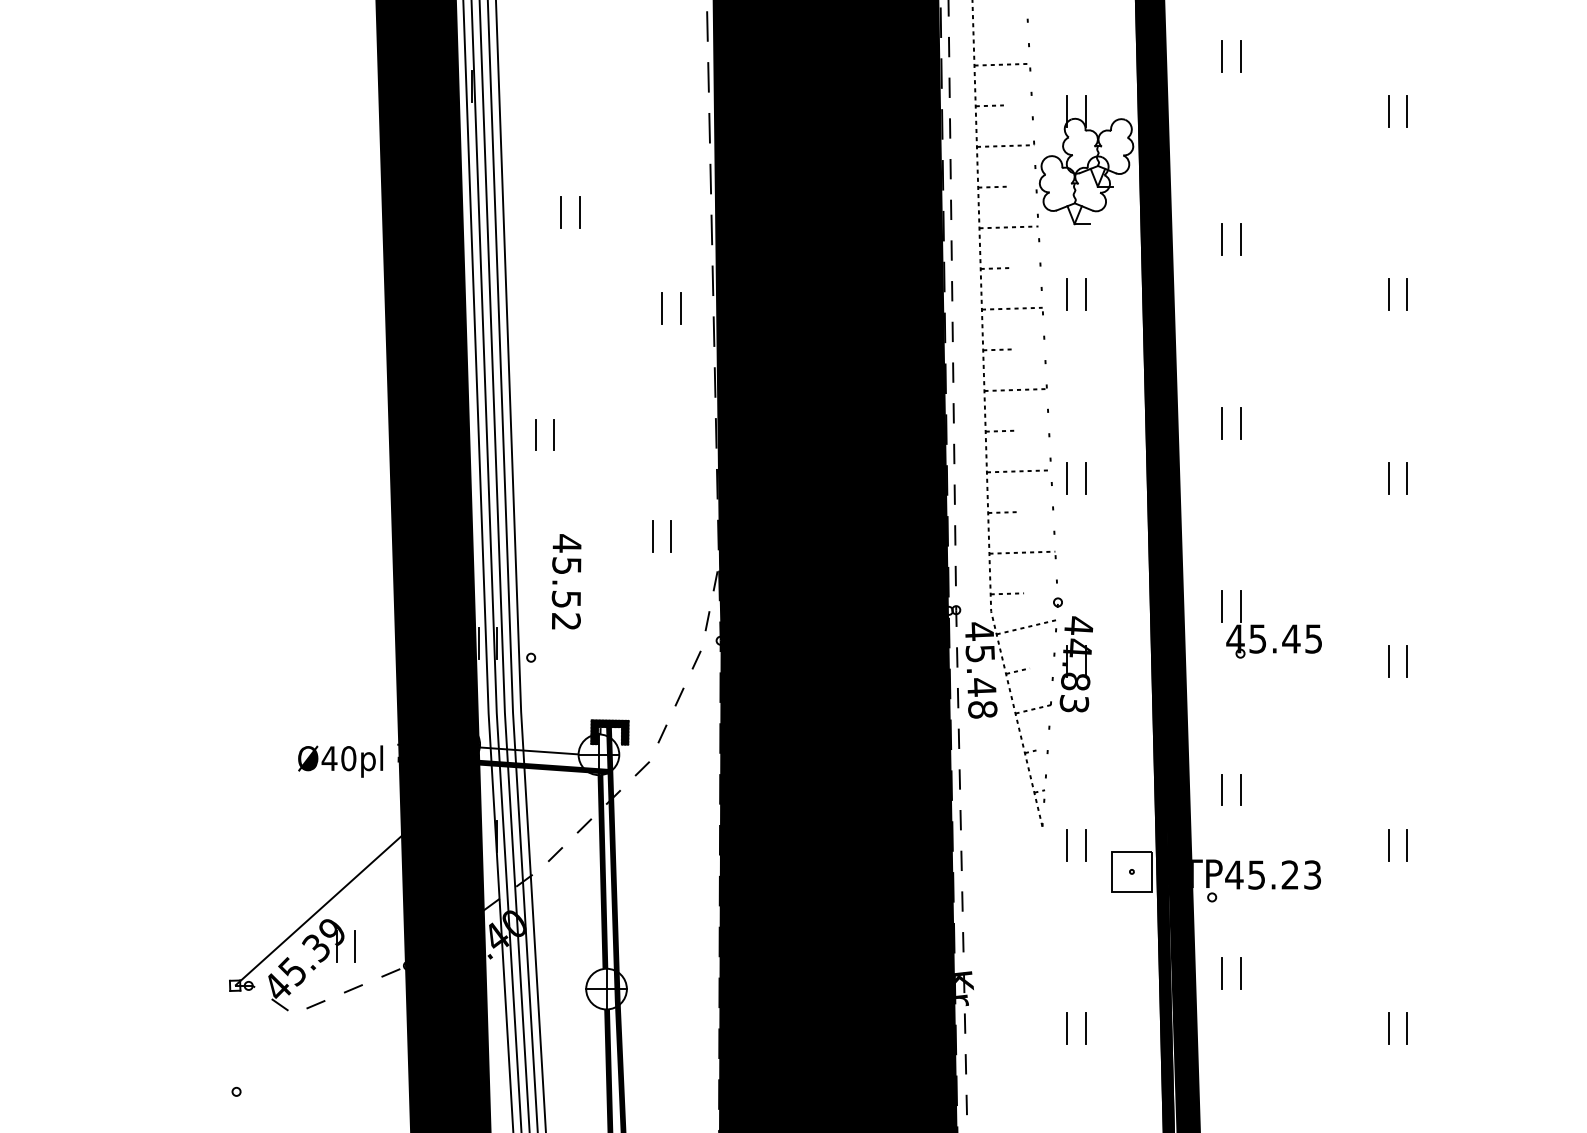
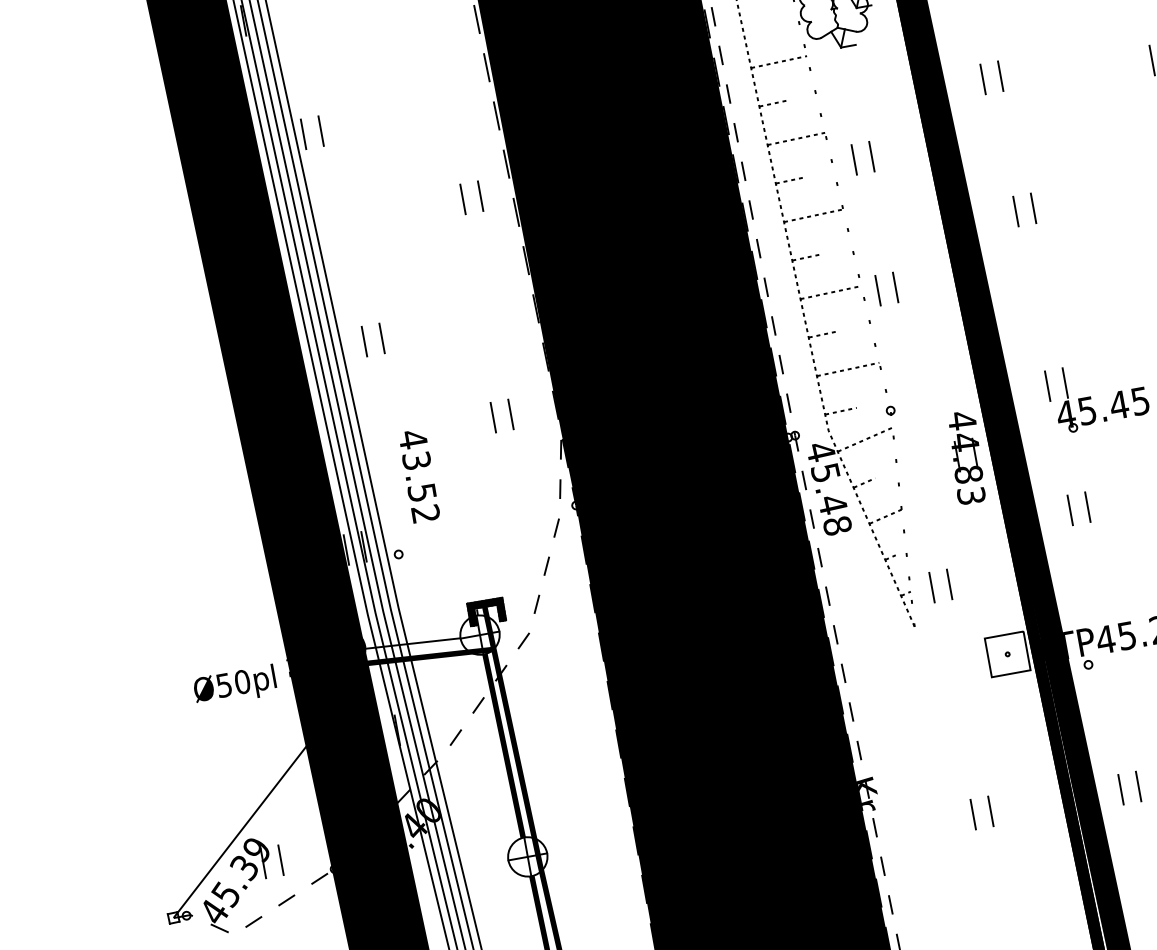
line: (992, 186) -> (756, 26), removed
part: (561, 212) -> (303, 133), moved
part: (1222, 239) -> (983, 79), moved
part: (1067, 294) -> (854, 159), moved
text: (566, 566) -> (416, 461), 45.52 -> 43.52
part: (1076, 664) -> (966, 457), moved
text: (329, 758) -> (224, 685), Ø40pl -> Ø50pl
part: (1222, 789) -> (1070, 509), moved
part: (1067, 845) -> (932, 588), moved
part: (1222, 973) -> (1121, 789), moved

